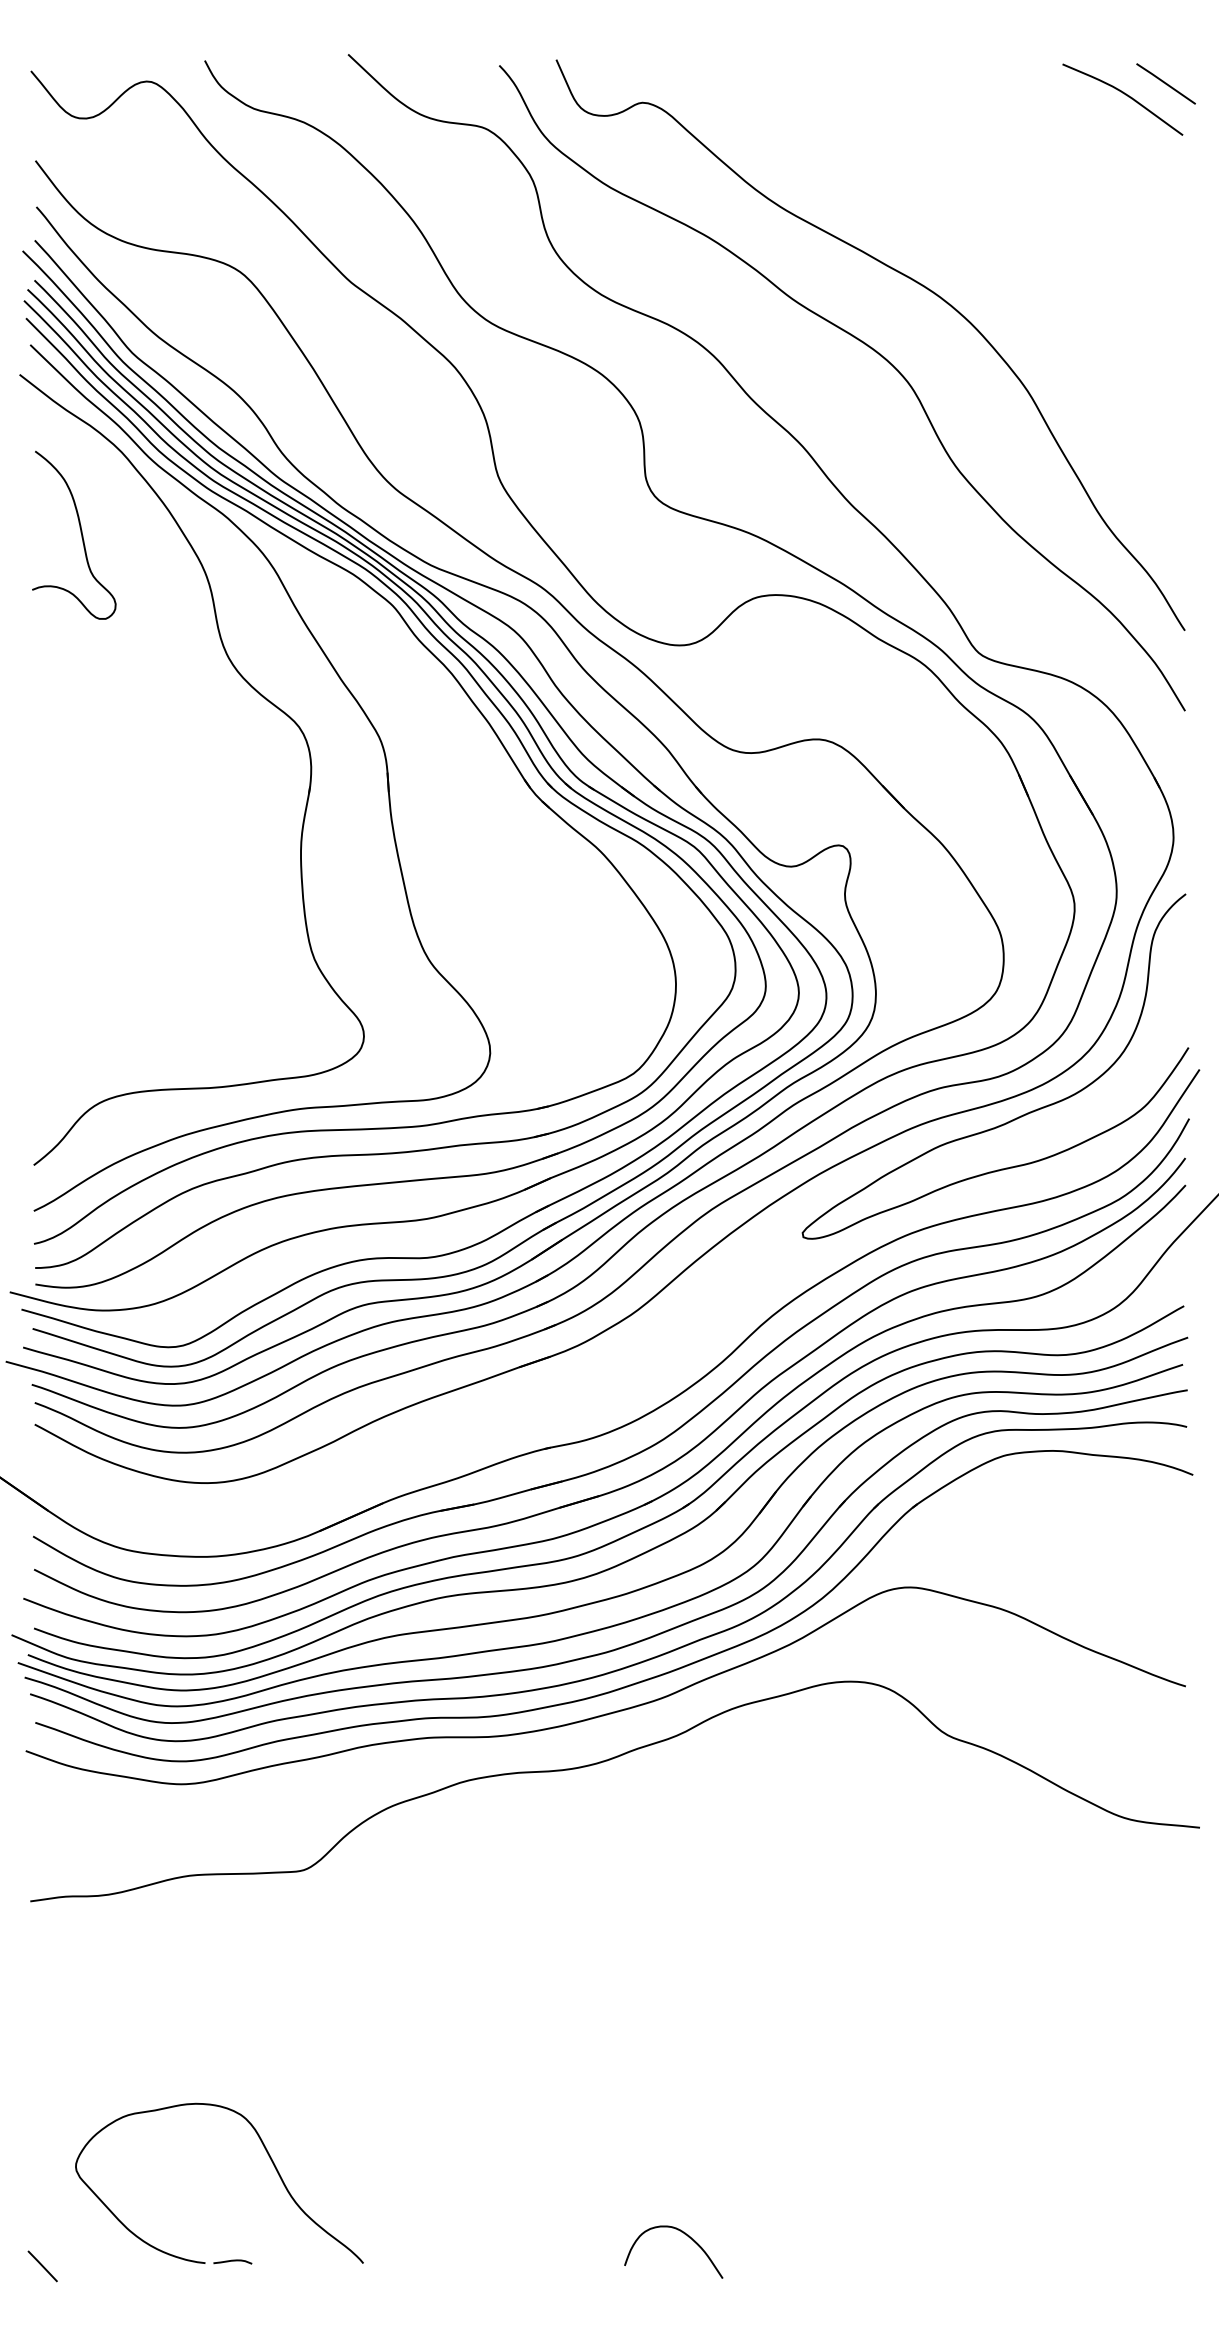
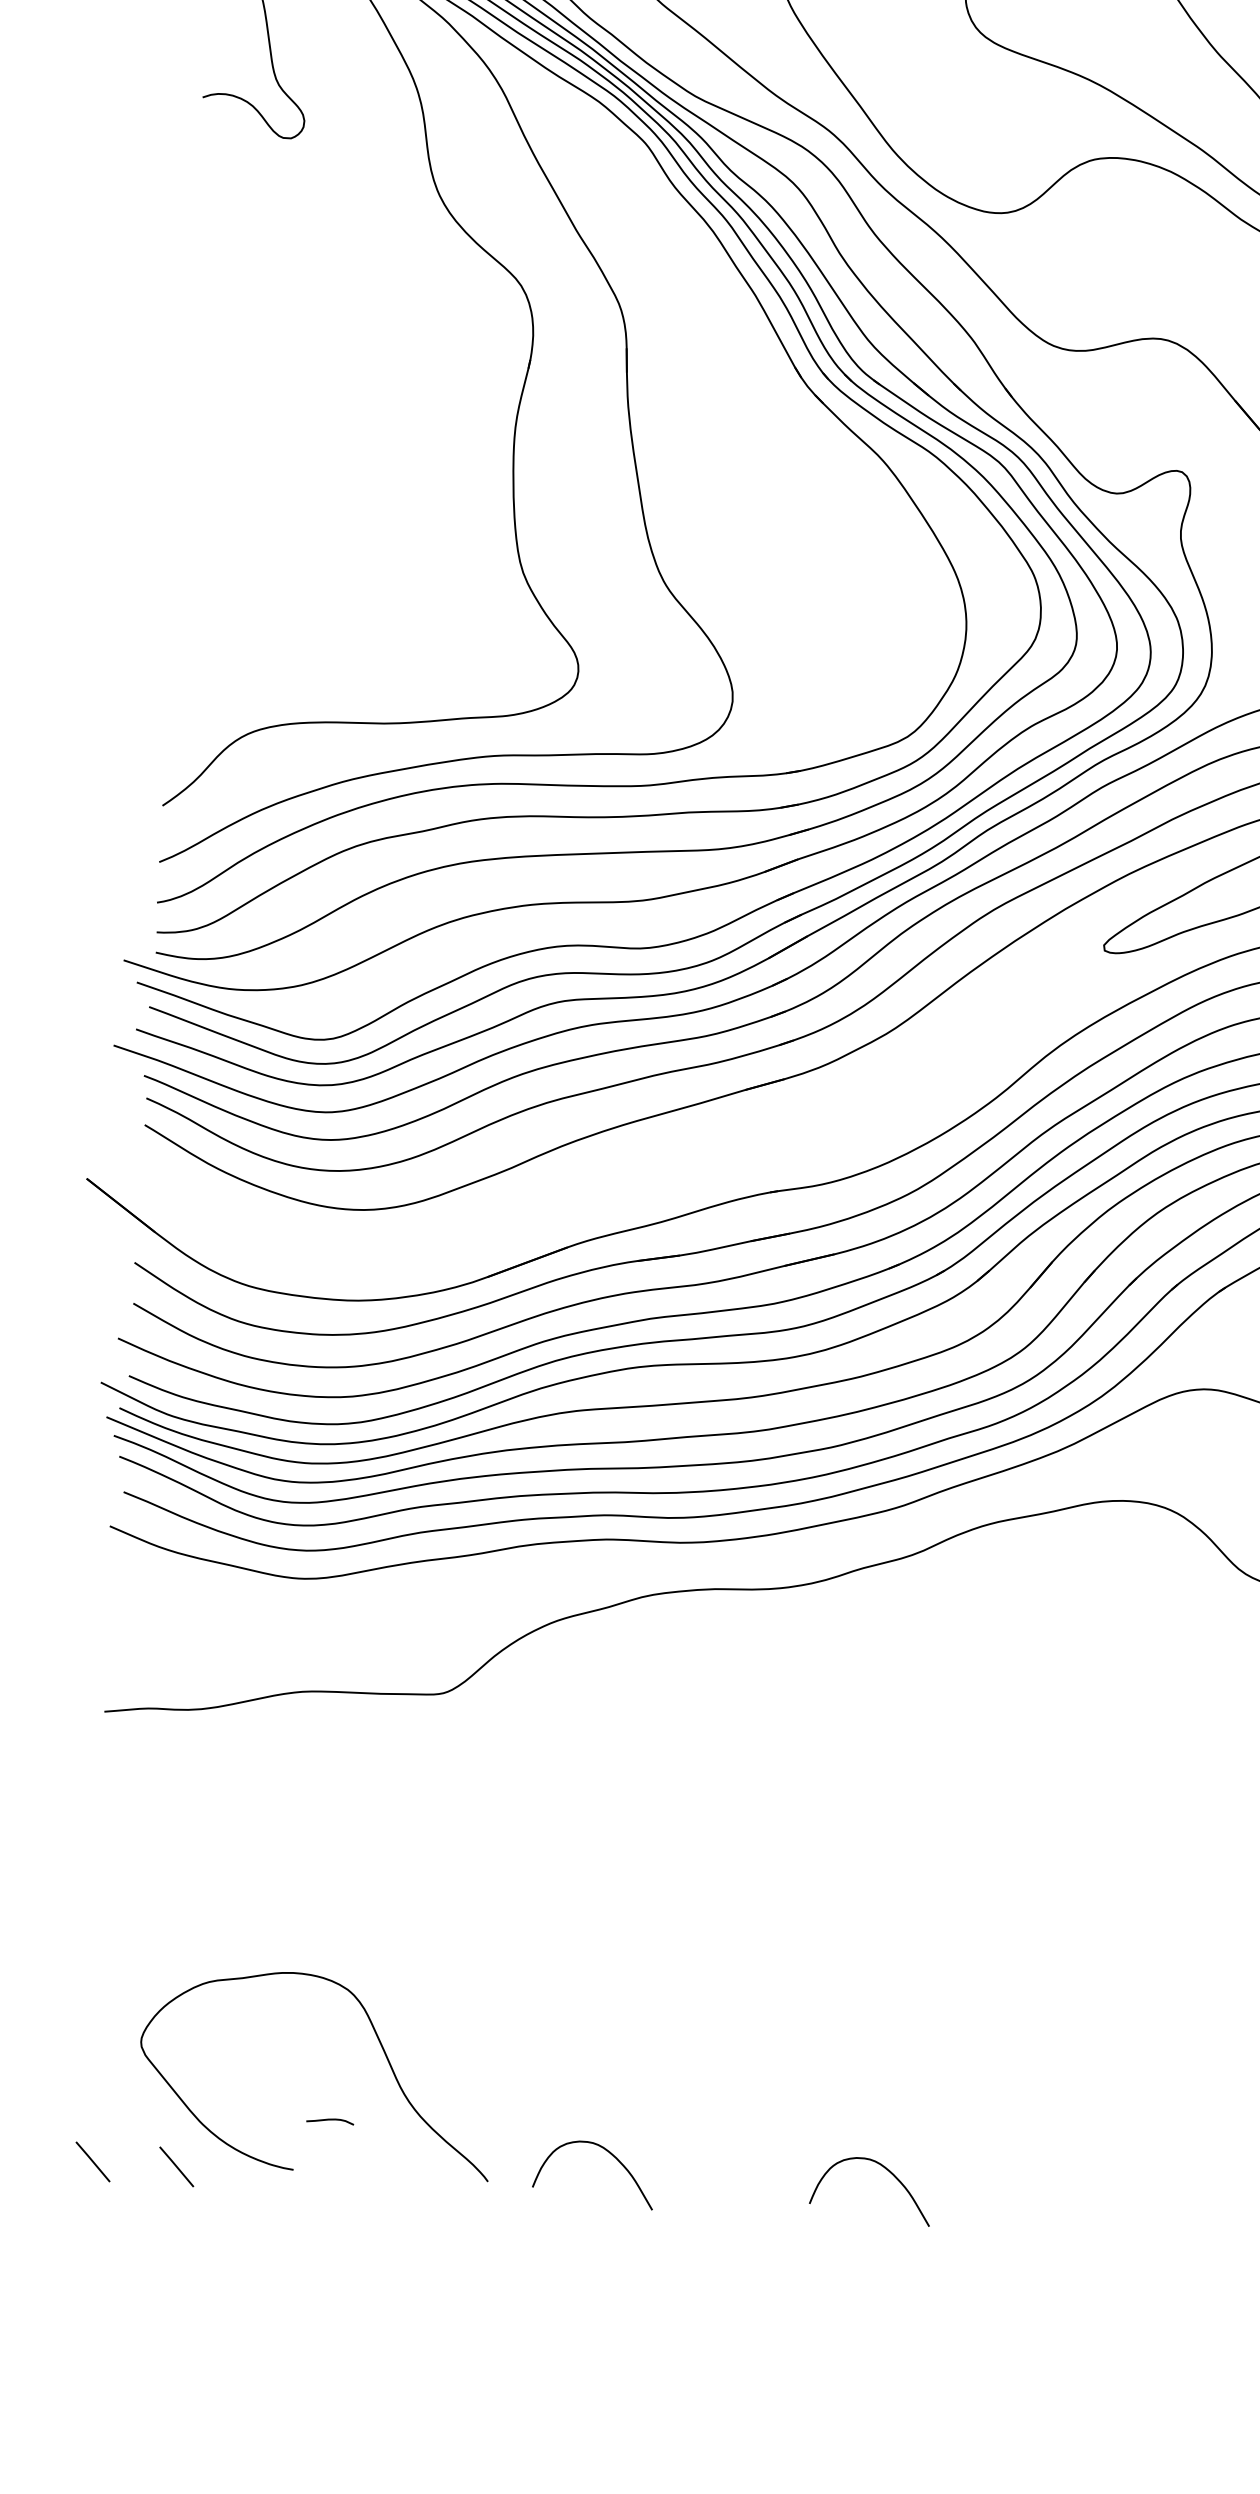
curve: (459, 2234) -> (608, 2153), added
curve: (232, 2261) -> (329, 2120), moved
line: (110, 2266) -> (176, 2167), added

